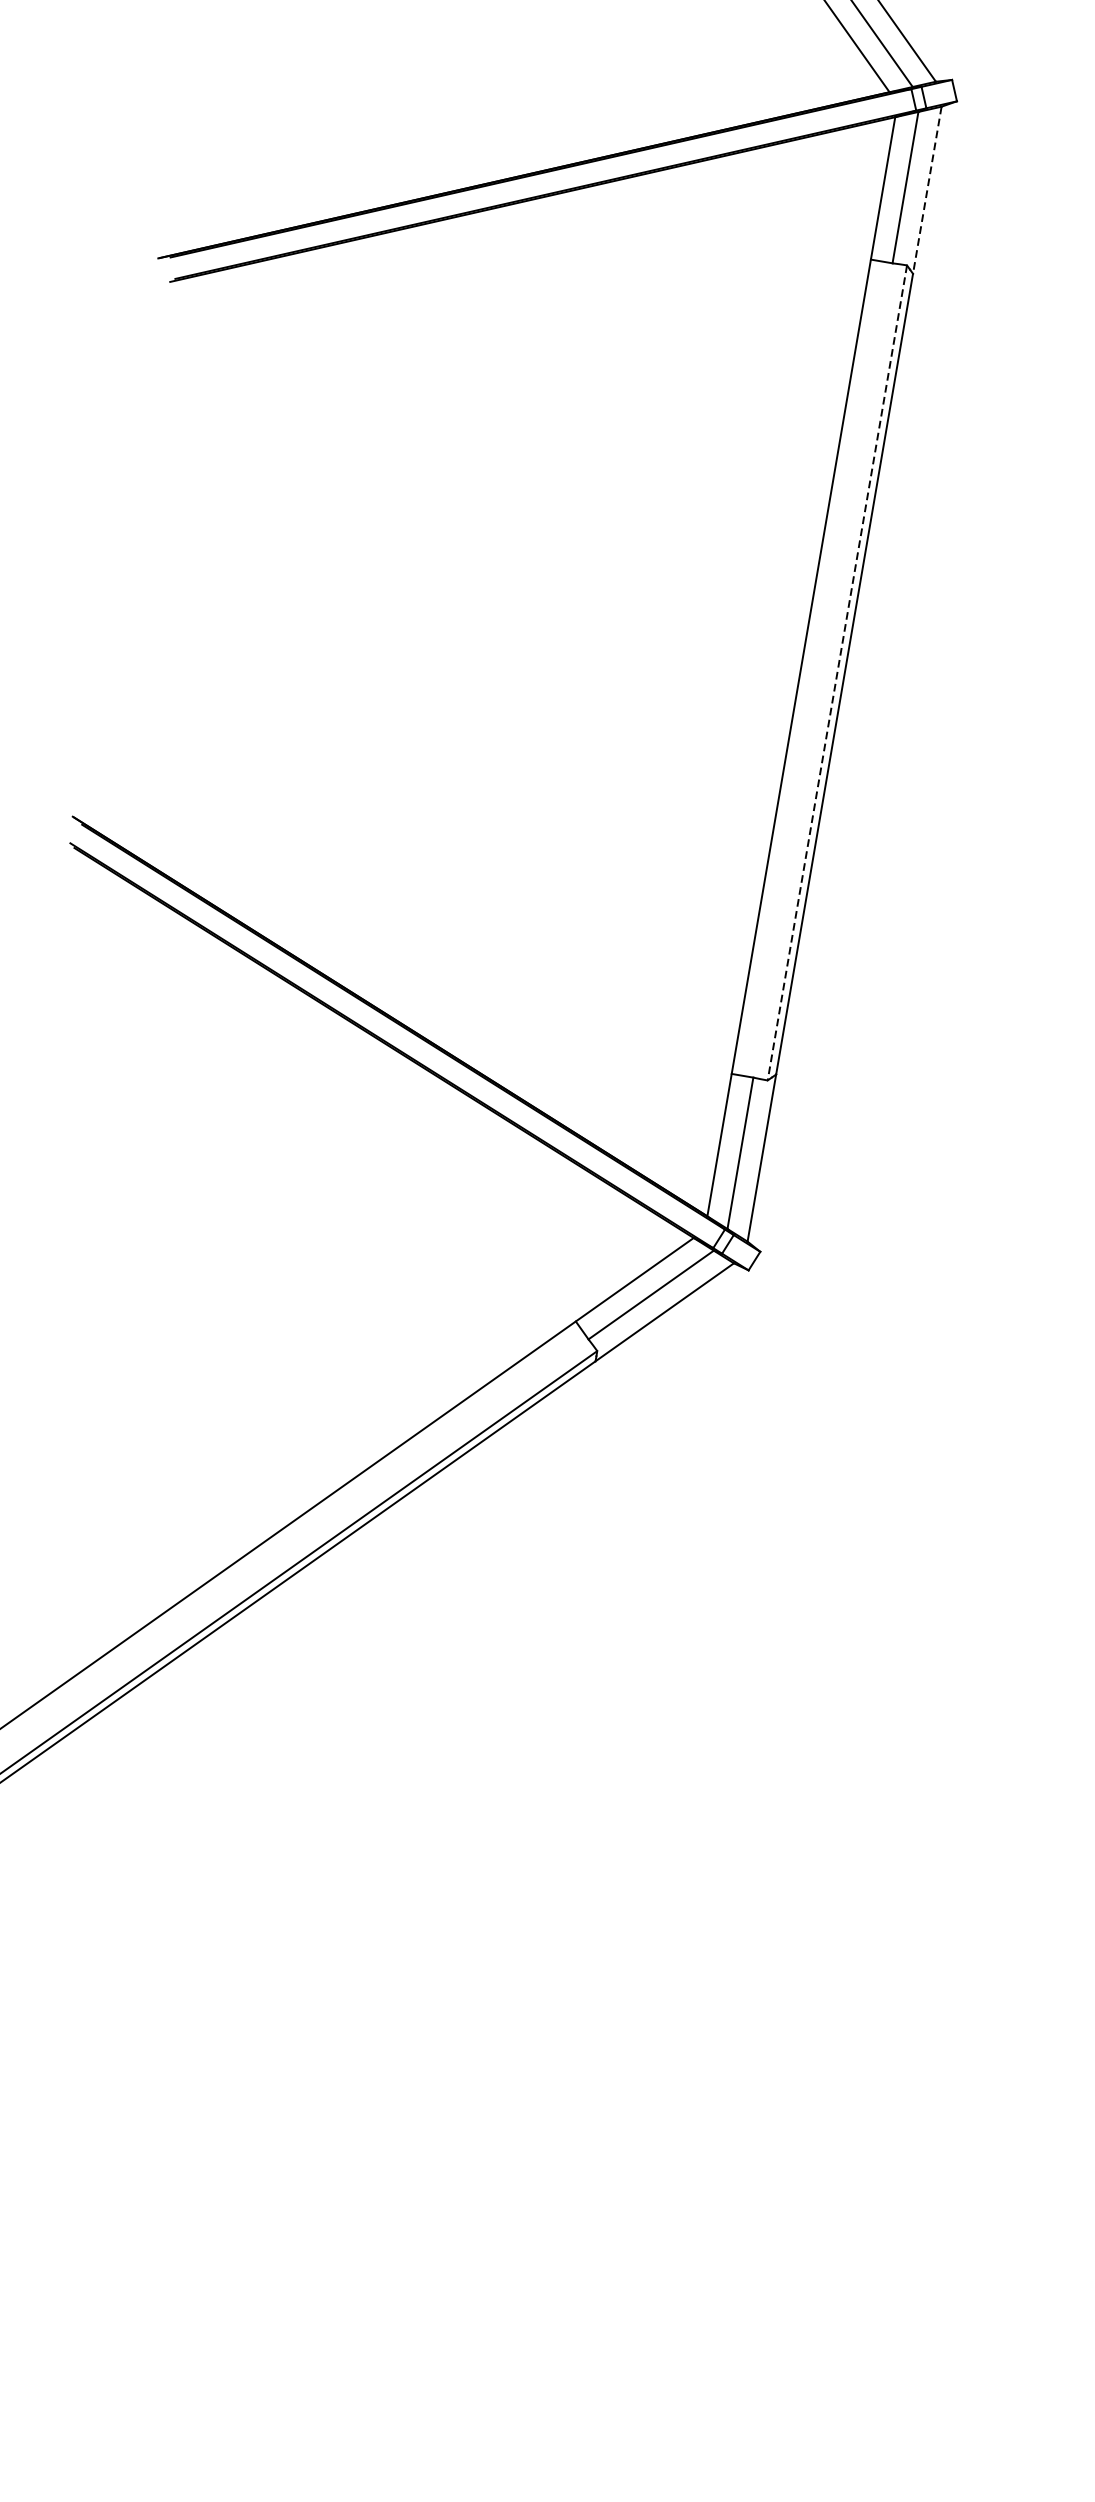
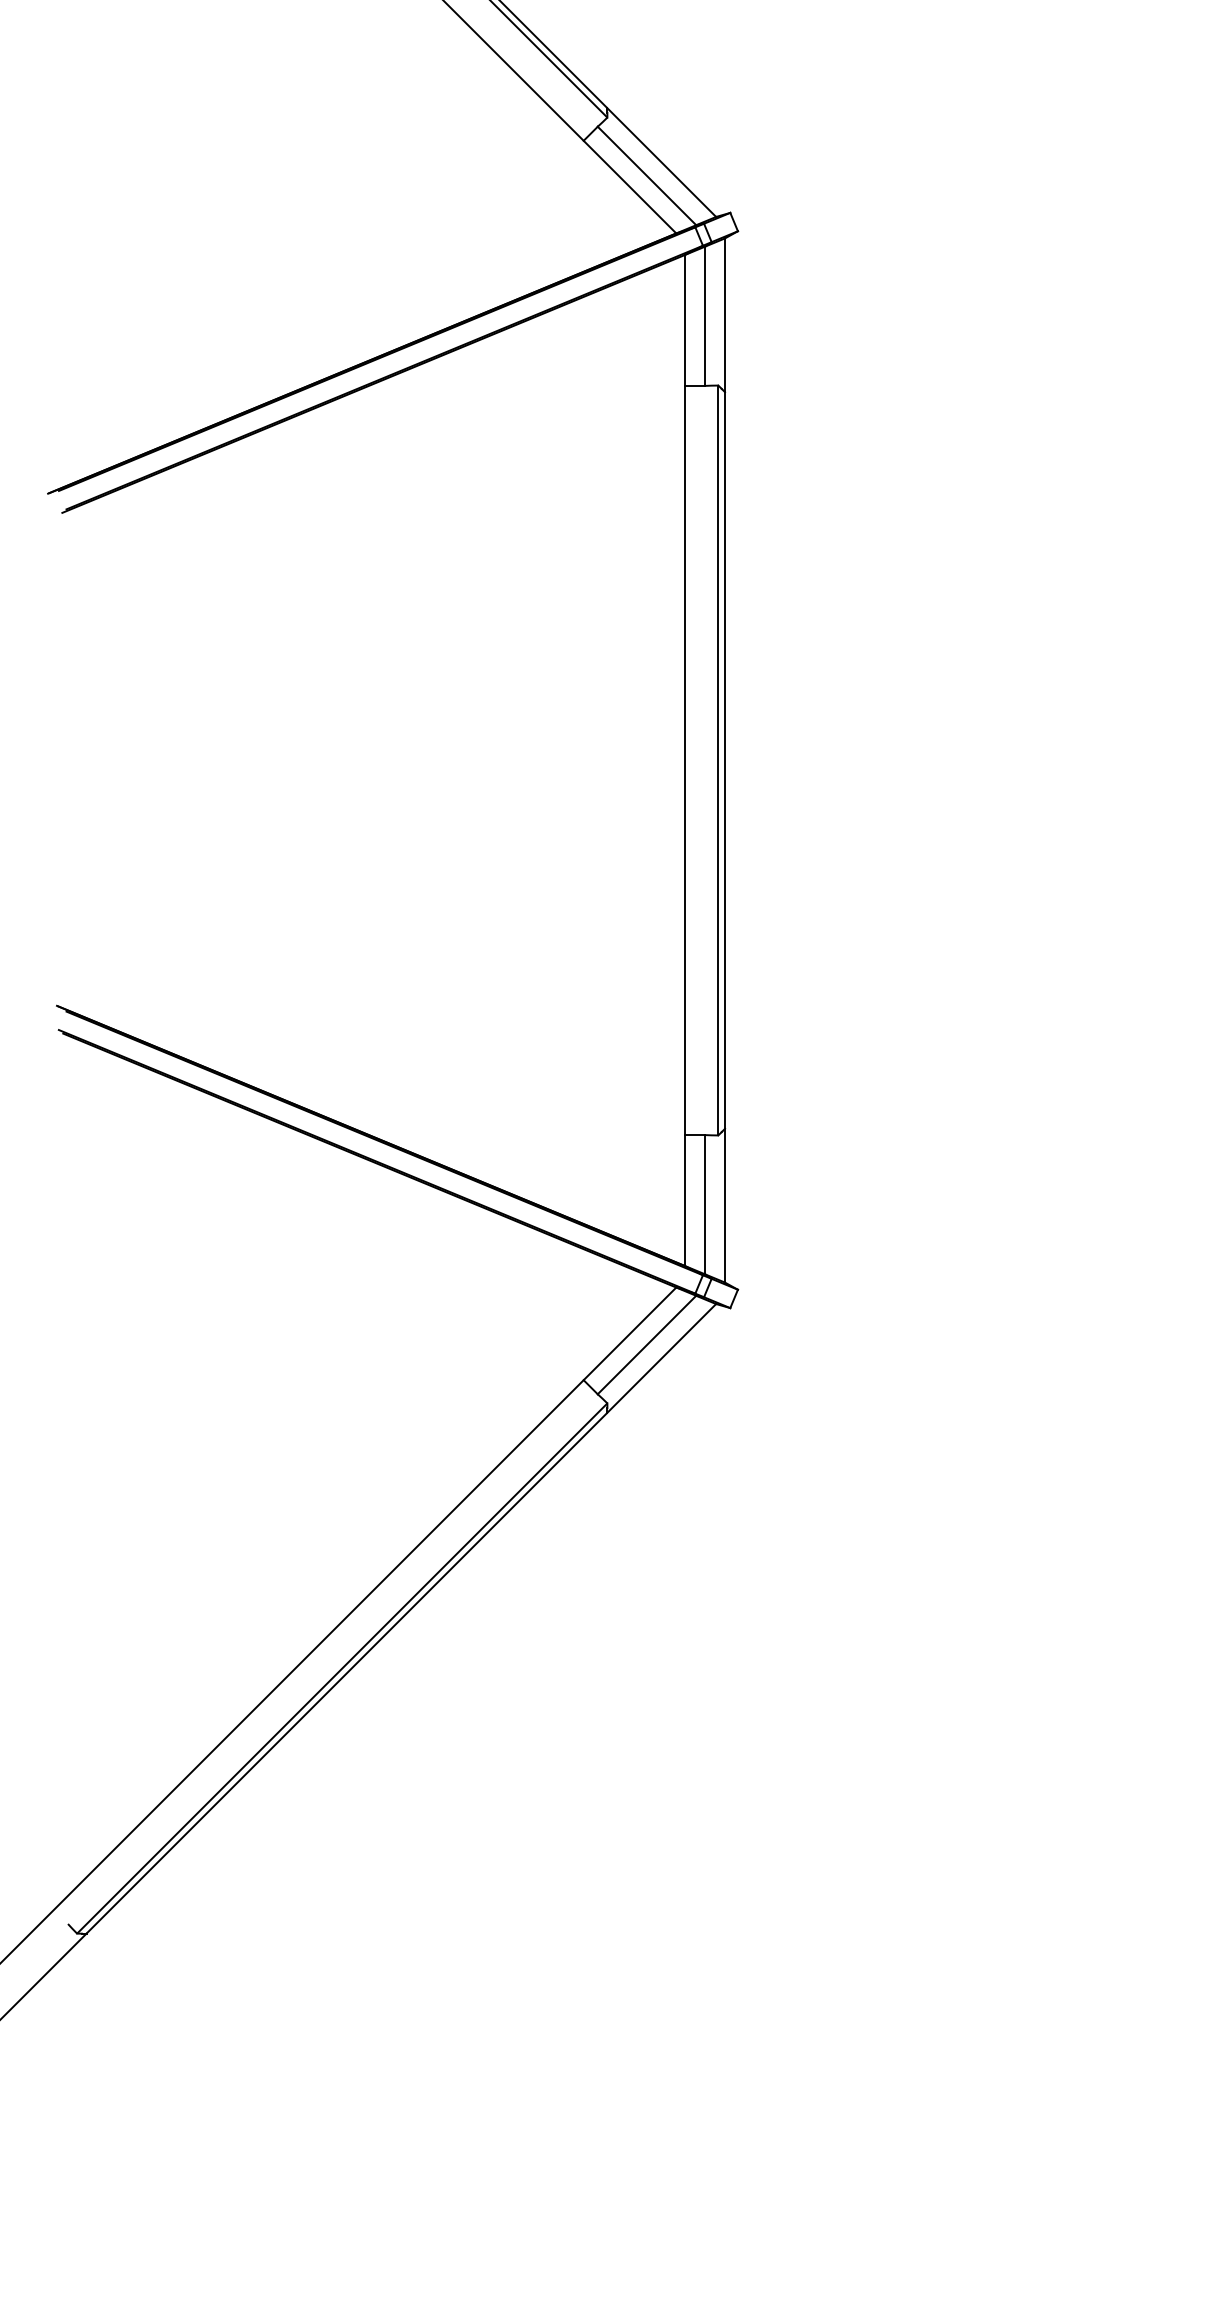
line: (927, 190) -> (725, 315), dashed -> solid
line: (837, 672) -> (718, 760), dashed -> solid

